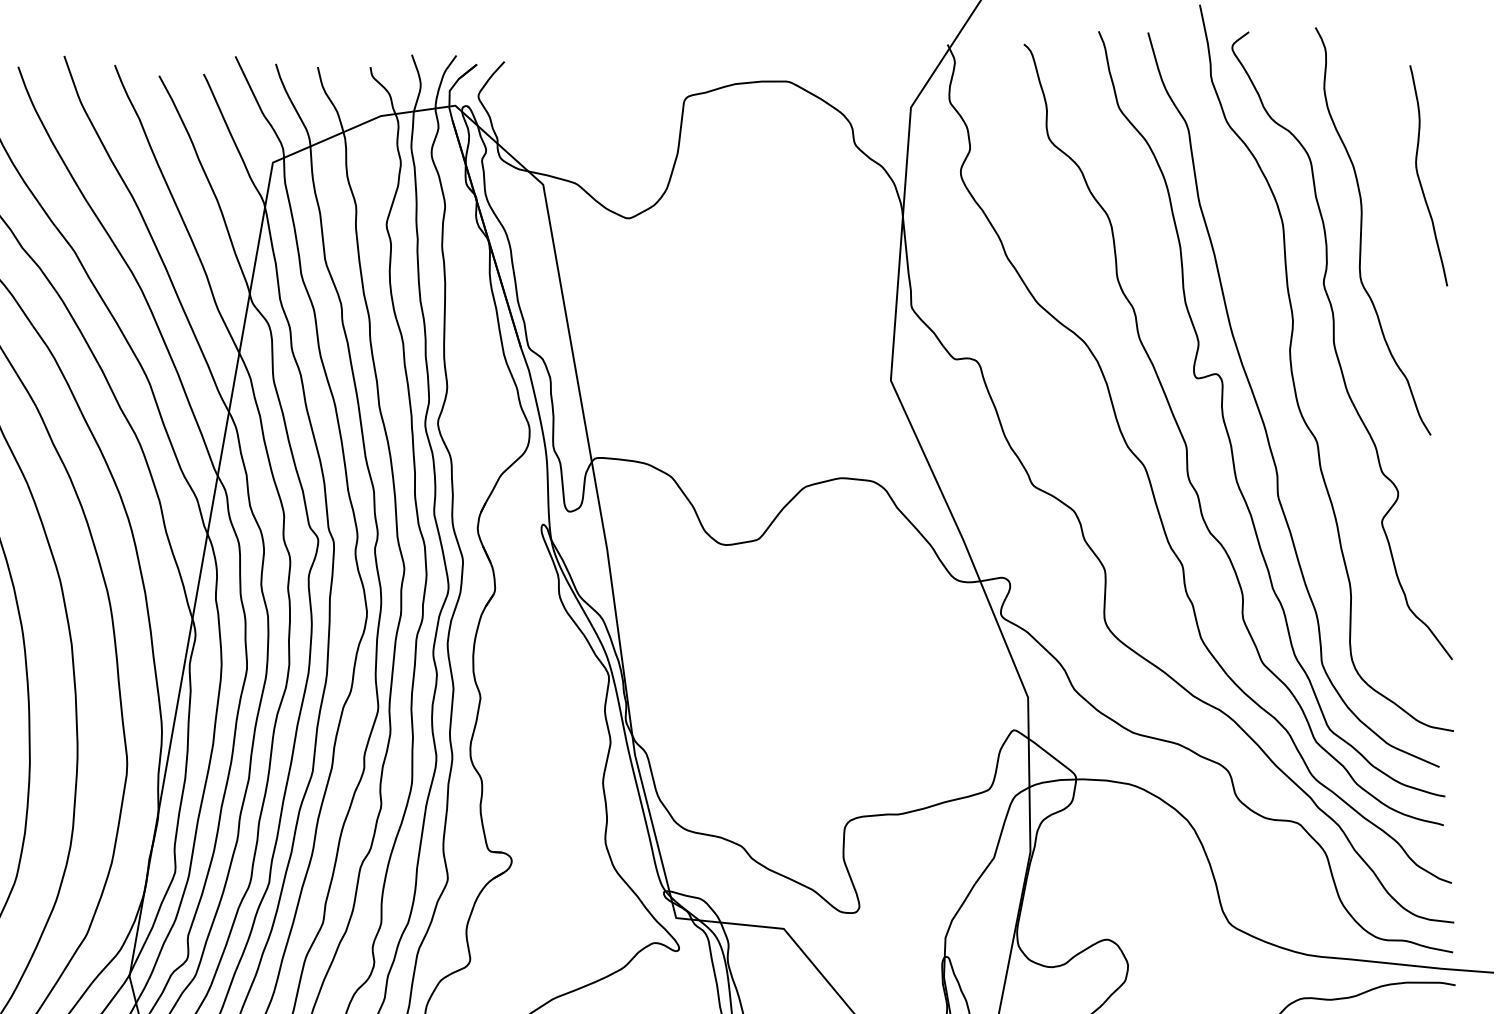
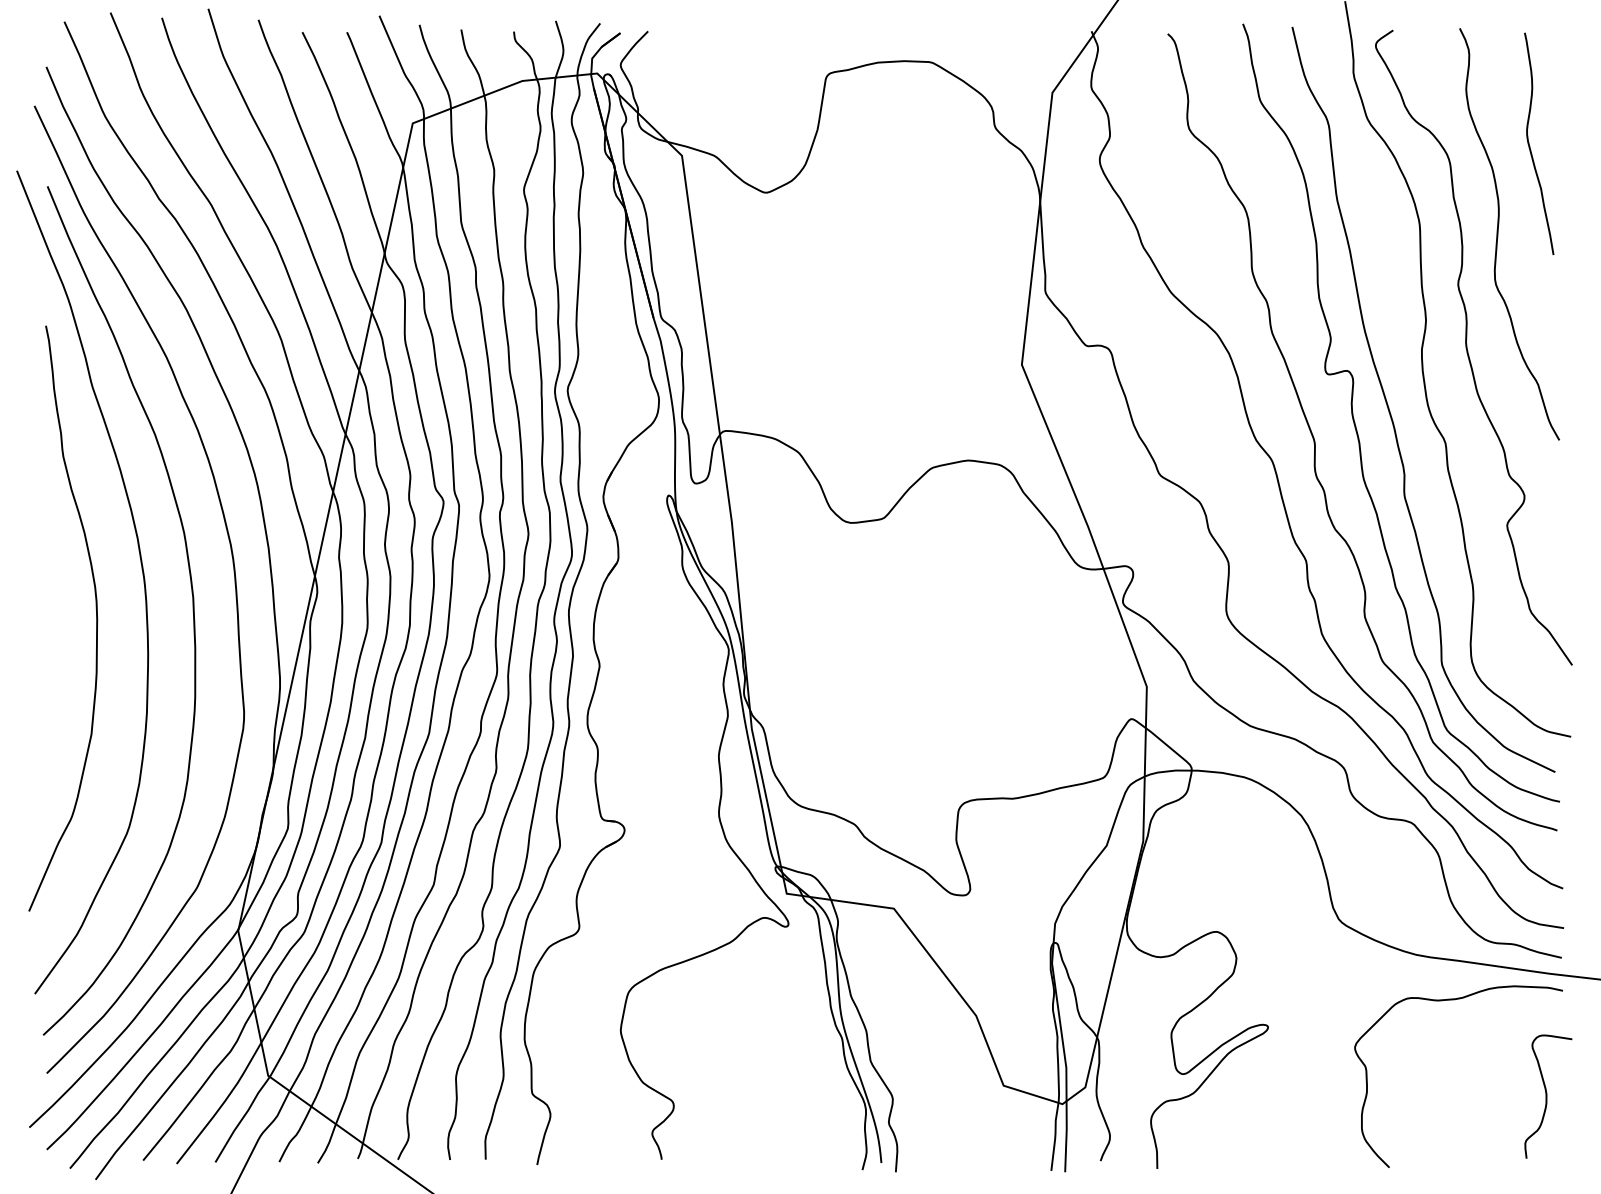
curve: (1420, 178) -> (1530, 146), moved

